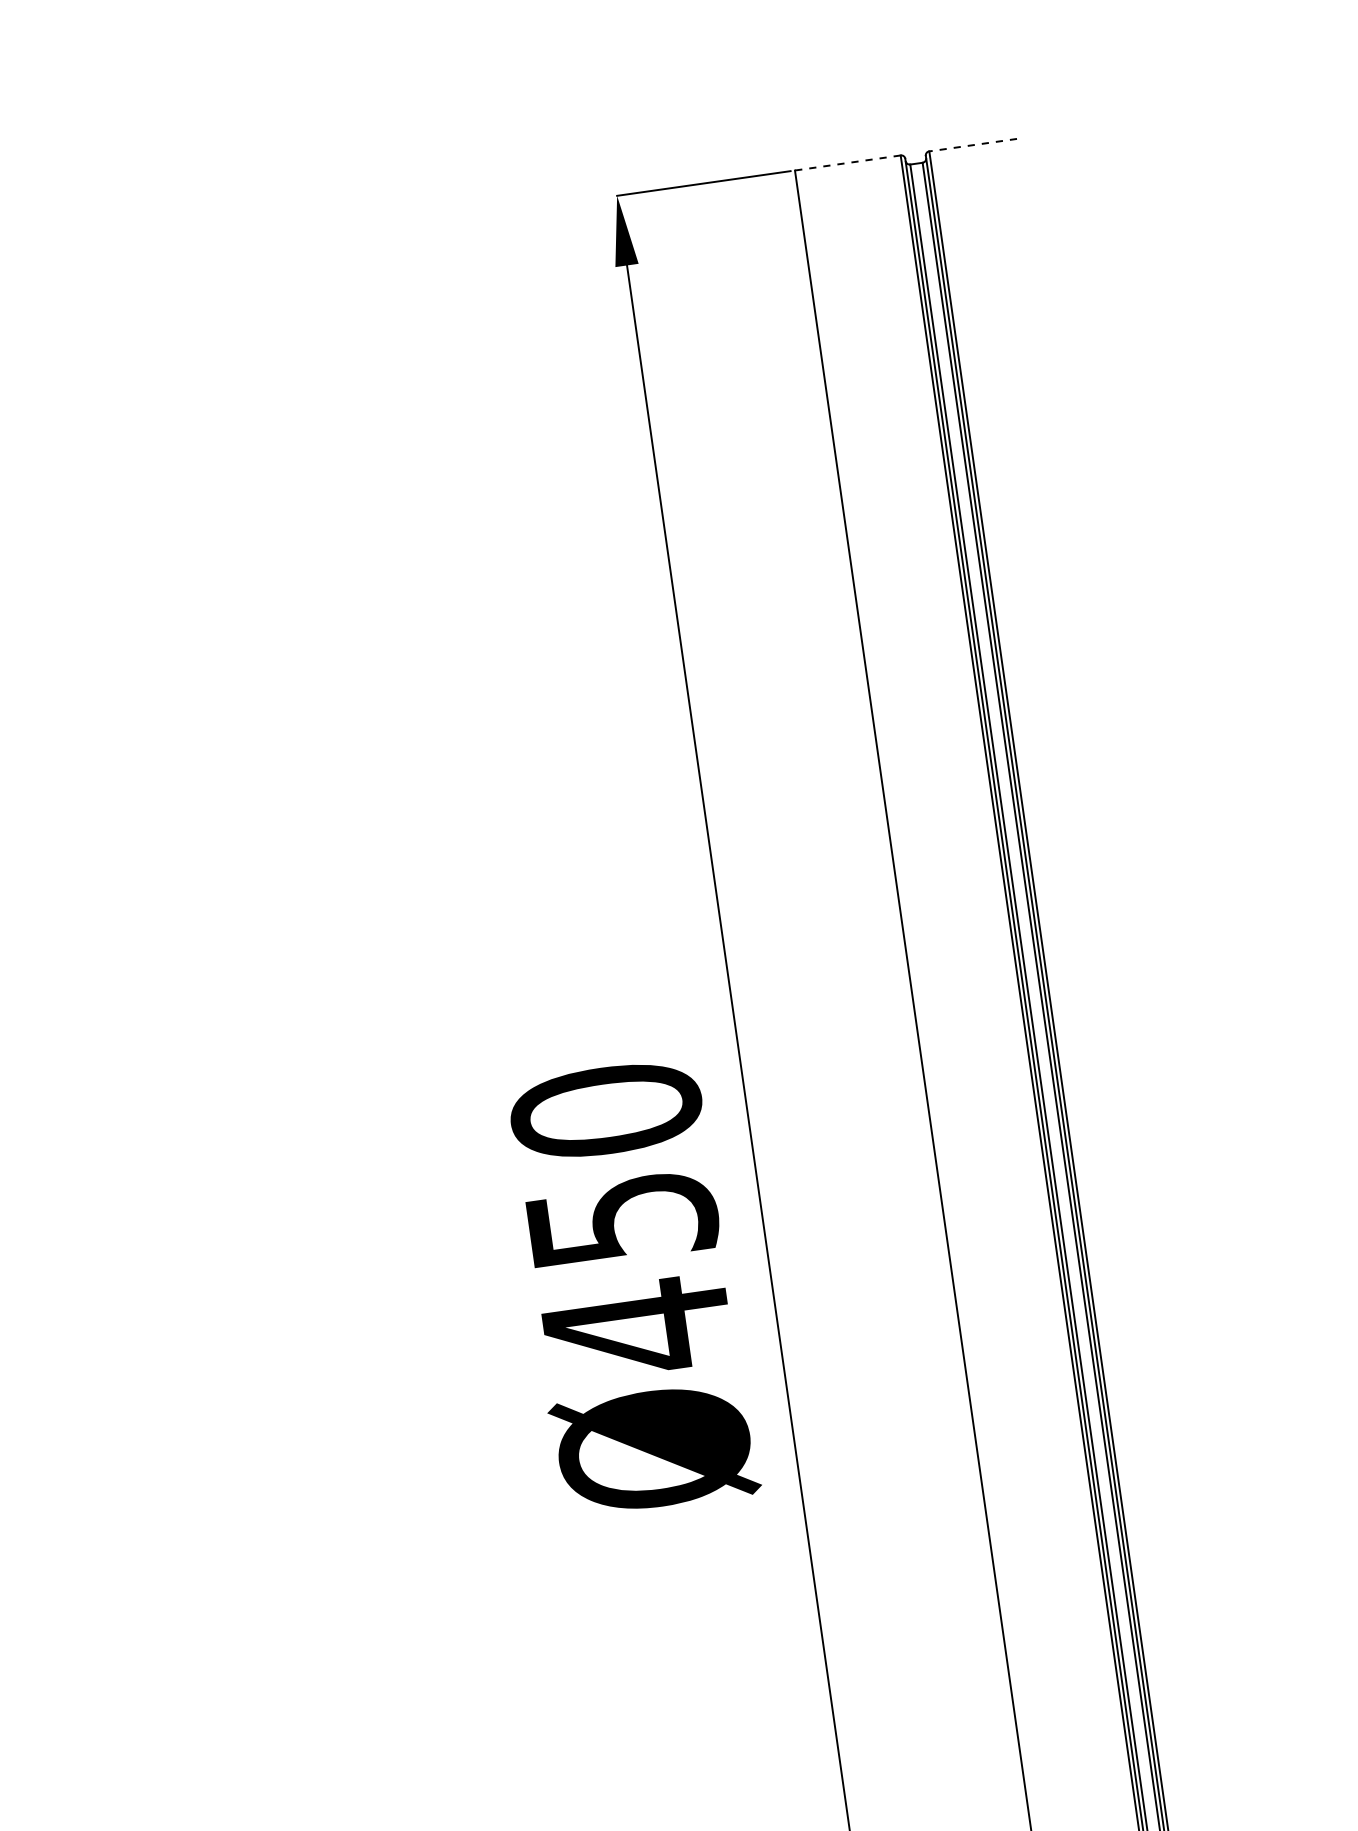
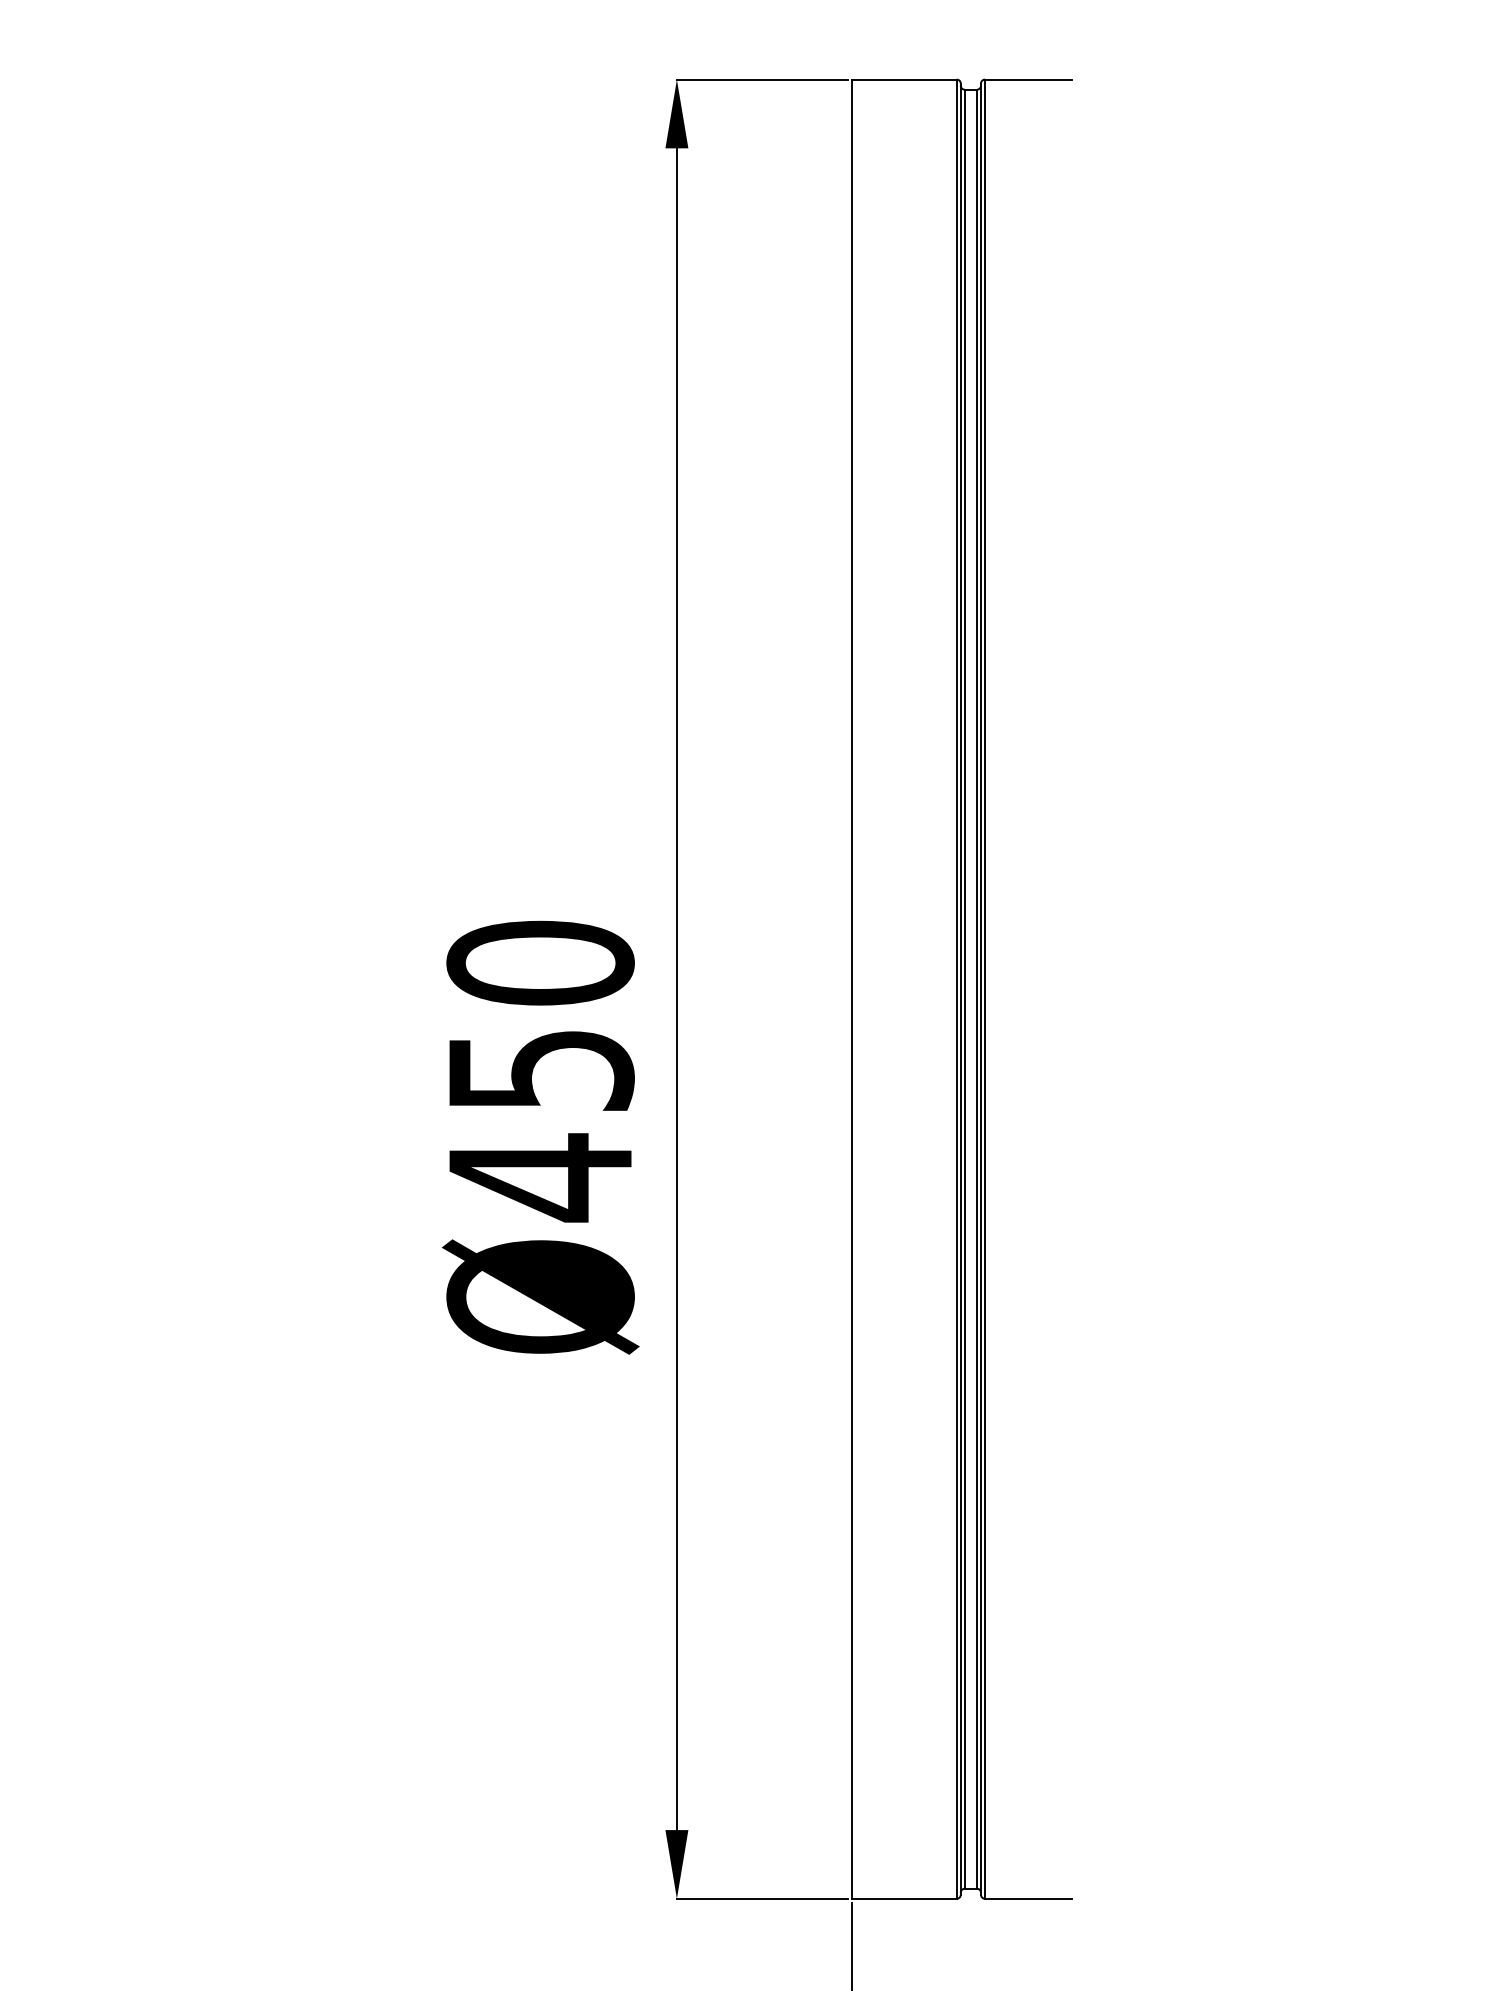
line: (972, 145) -> (1027, 79), dashed -> solid
line: (847, 162) -> (904, 79), dashed -> solid

